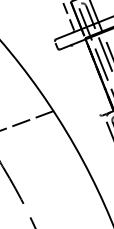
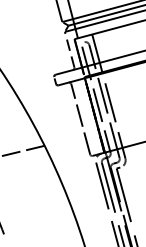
line: (85, 79) -> (80, 118), added

